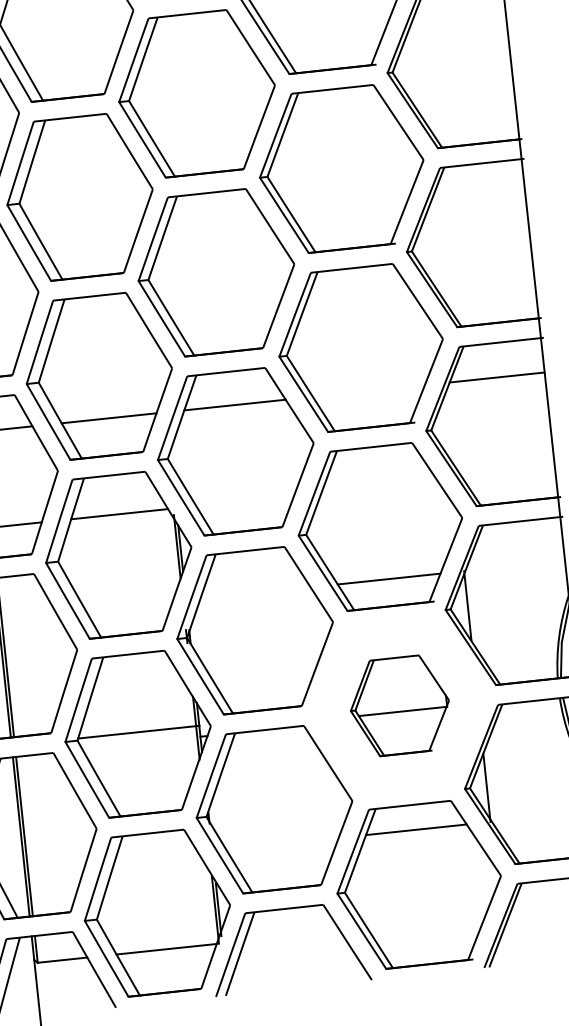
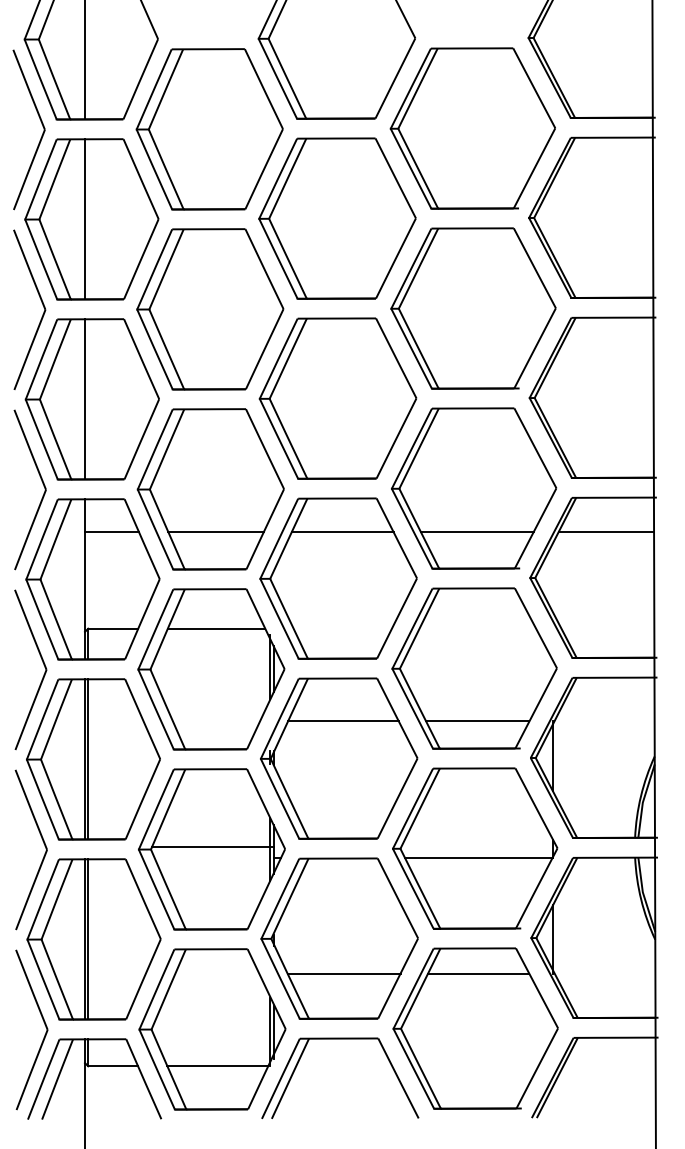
line: (369, 391) -> (477, 532), added
line: (255, 593) -> (343, 721), added
part: (400, 705) -> (475, 848), size x1.67
line: (281, 843) -> (343, 973), added

